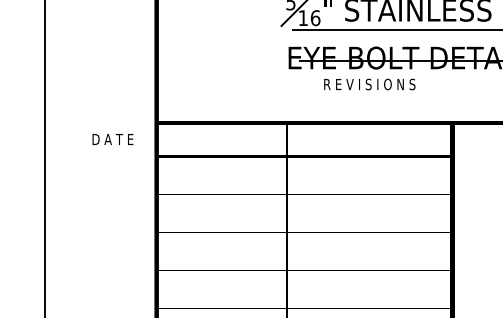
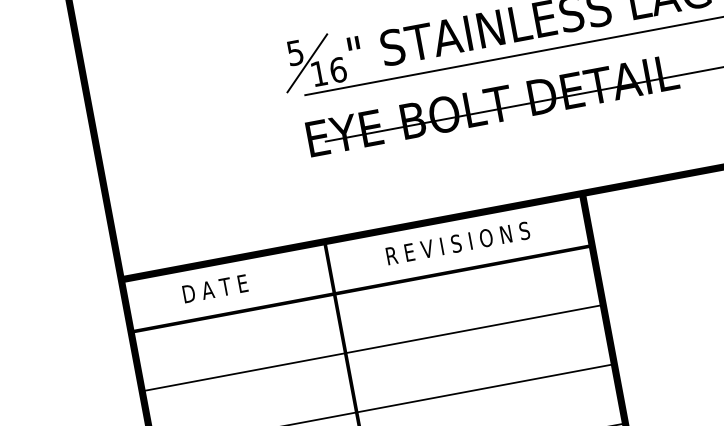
text: (369, 84) -> (457, 243), moved
text: (112, 139) -> (214, 288), moved

